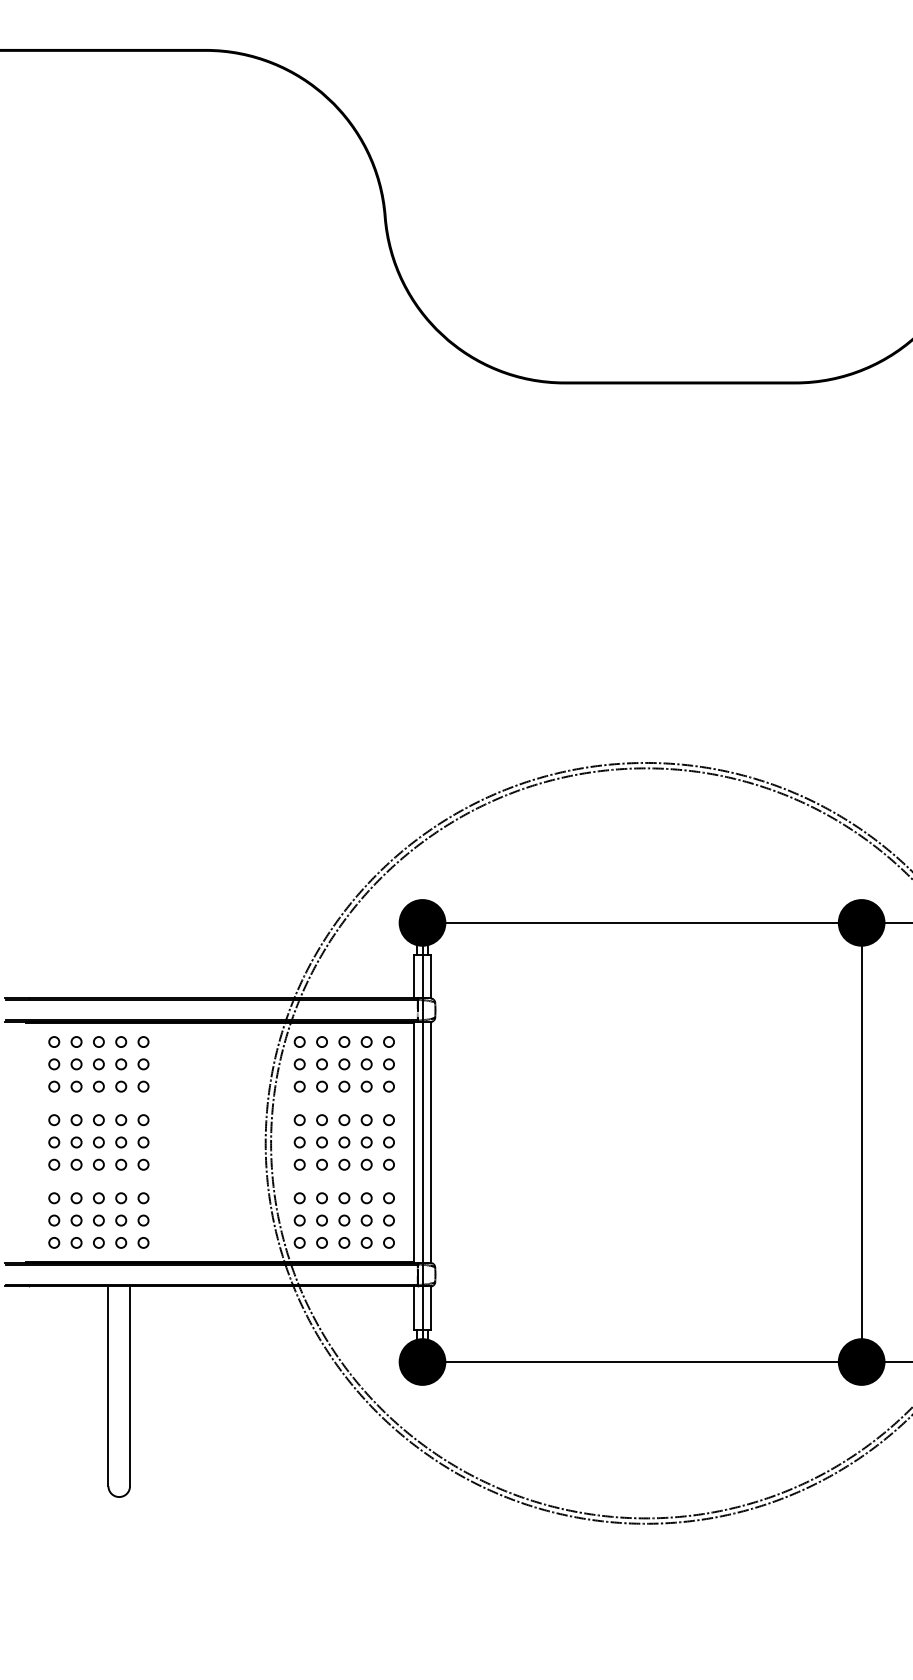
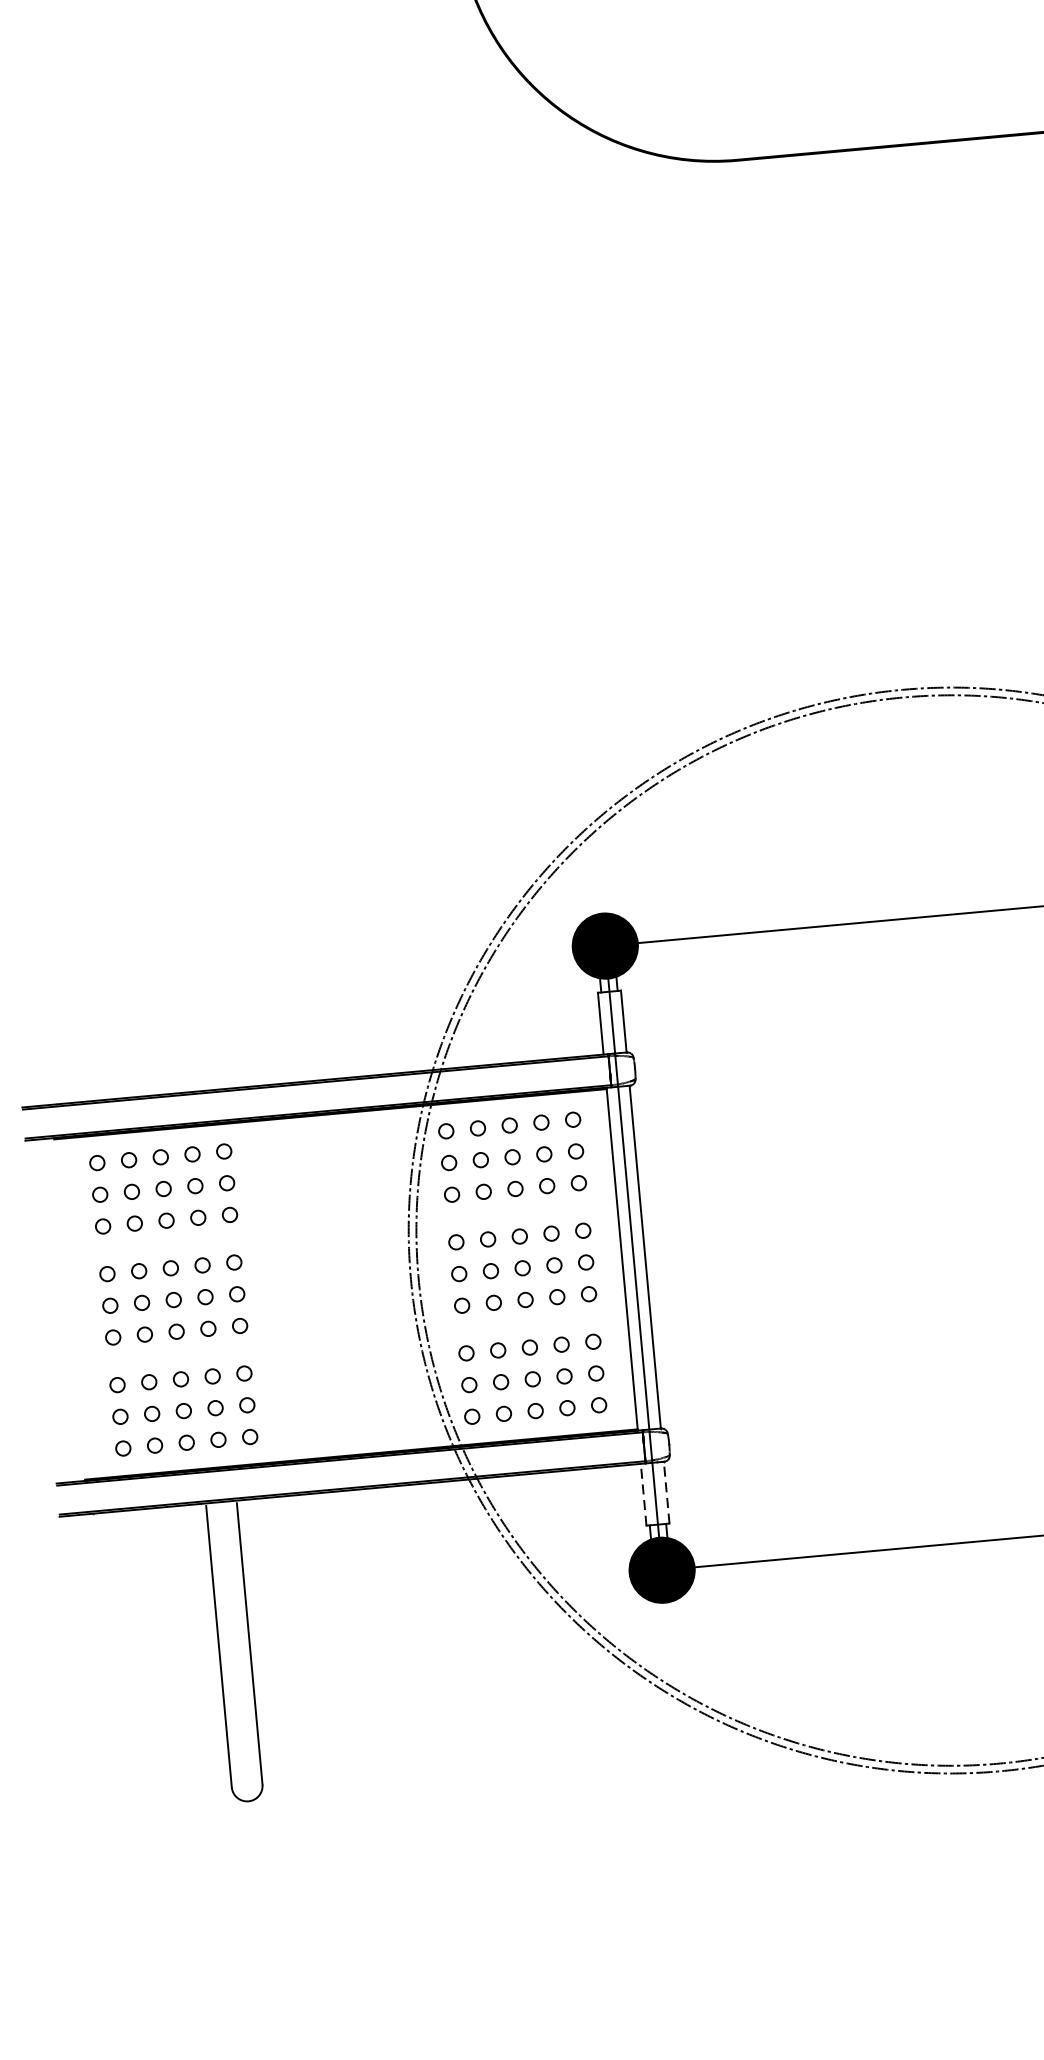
line: (414, 1308) -> (643, 1495), solid -> dashed
line: (430, 1308) -> (666, 1493), solid -> dashed

